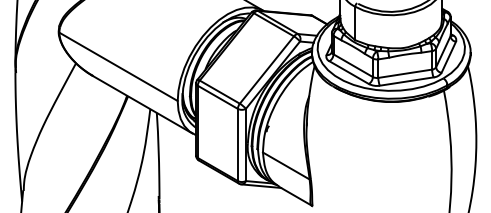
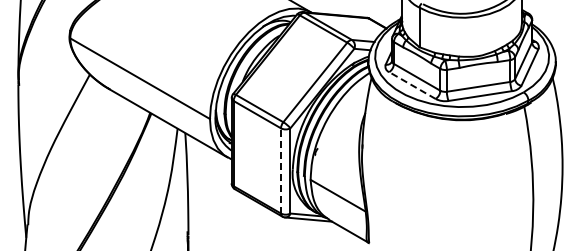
line: (349, 72) -> (412, 85), solid -> dashed
line: (237, 144) -> (280, 170), solid -> dashed

